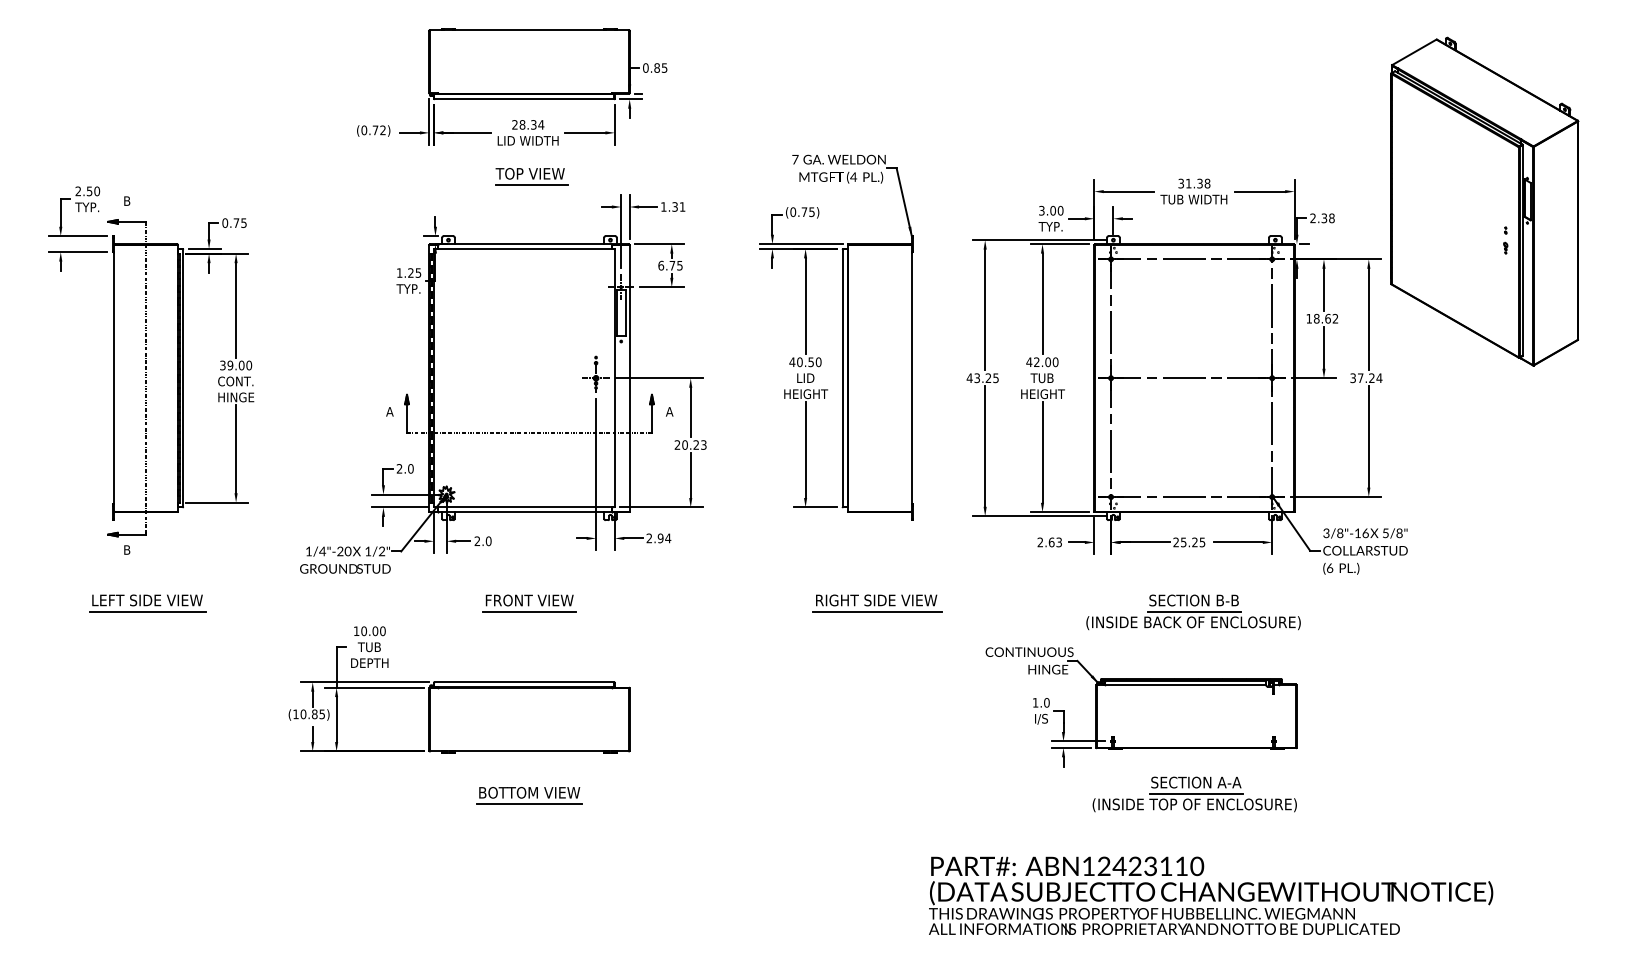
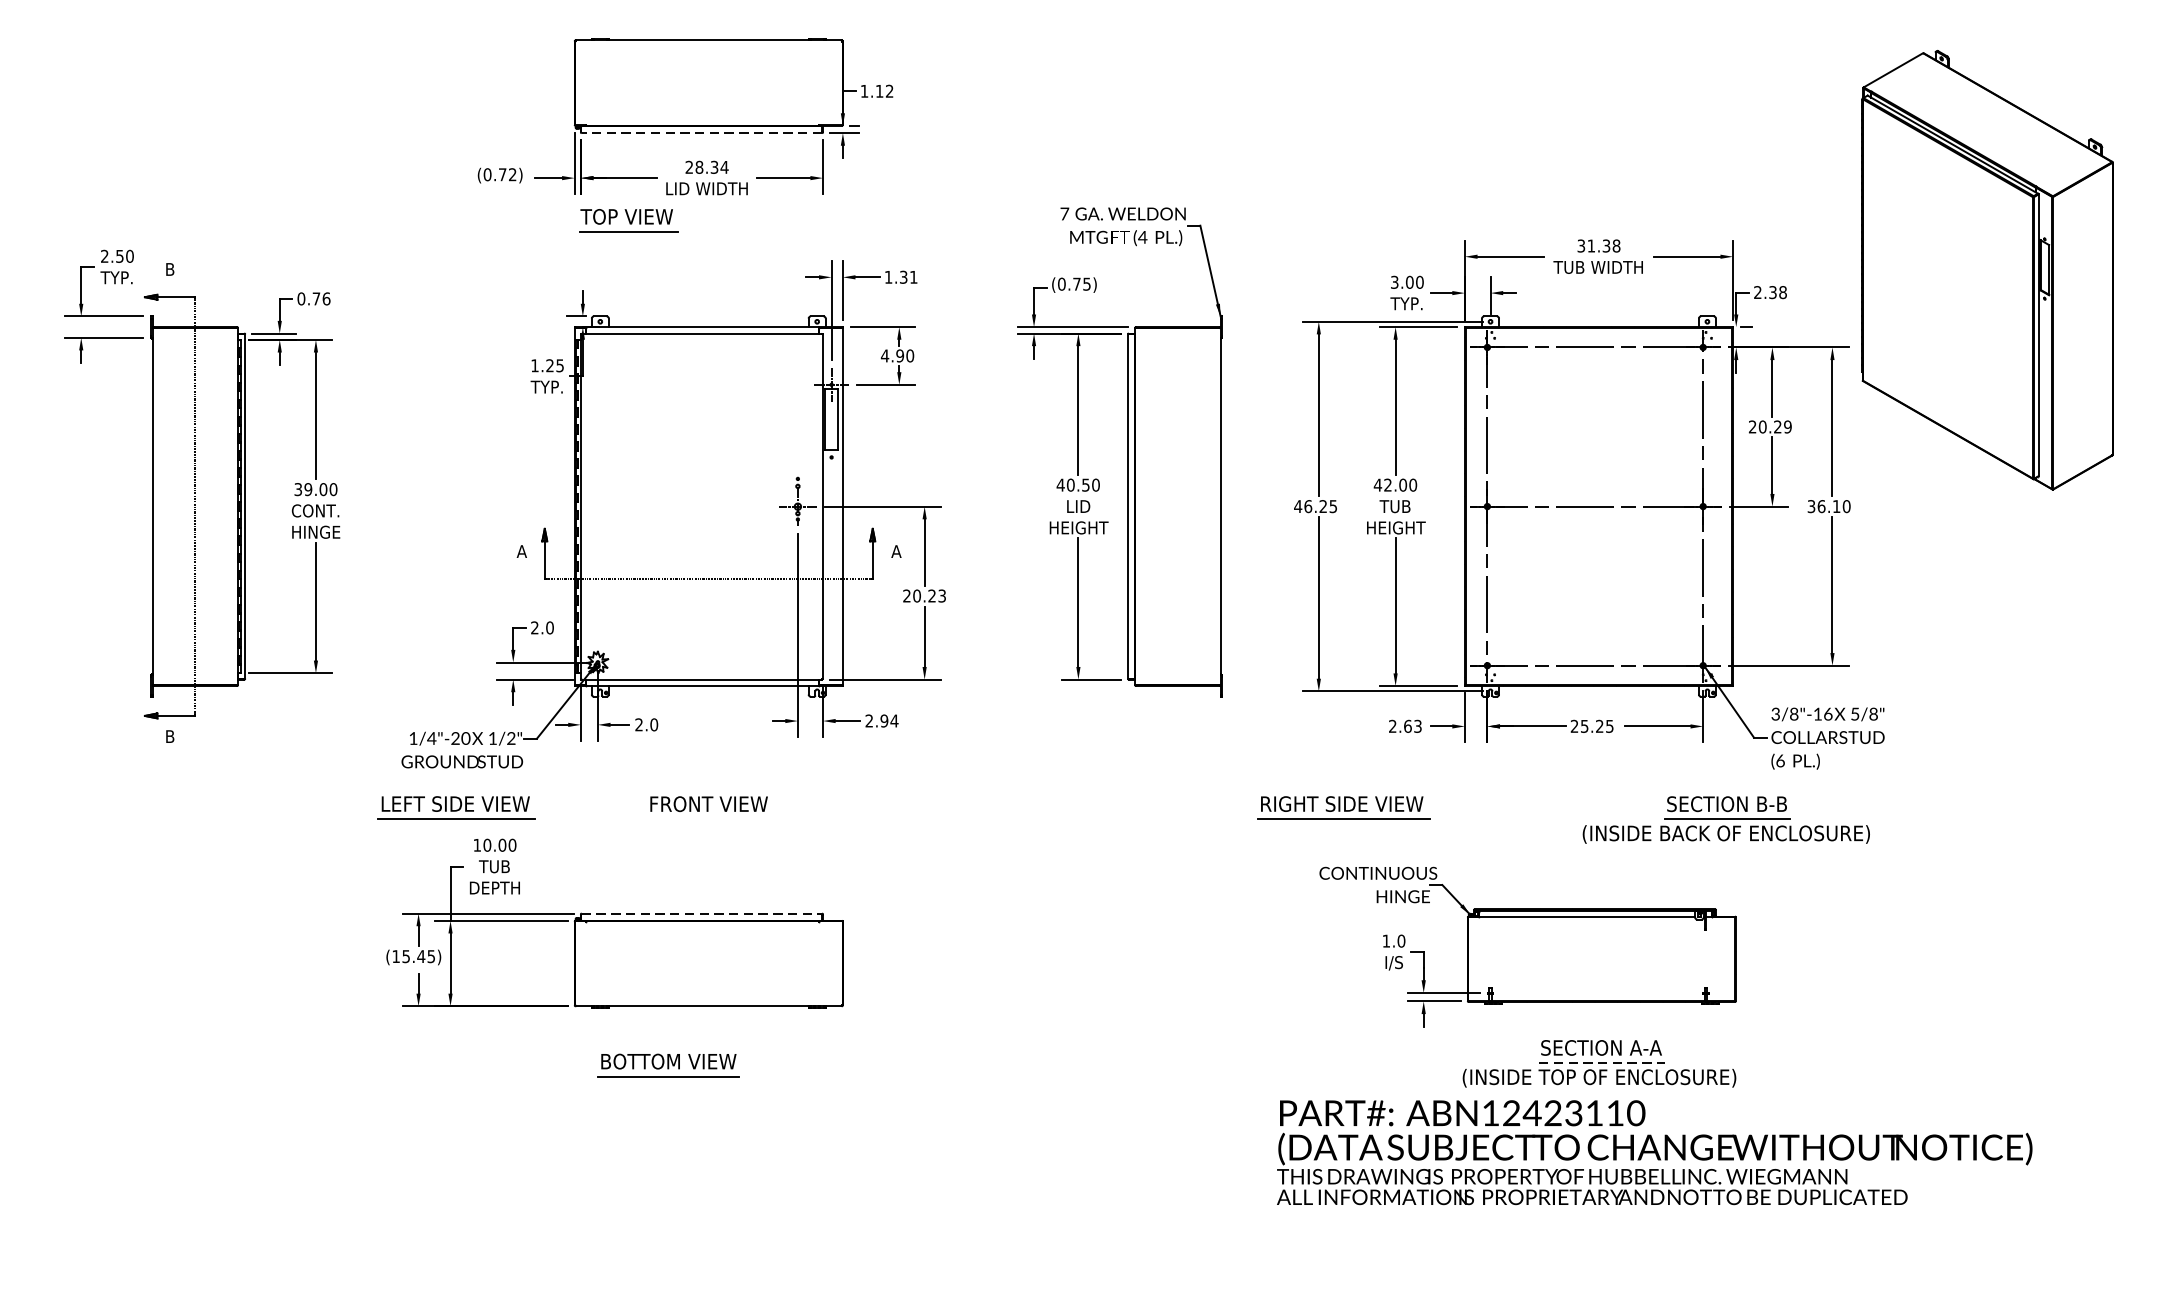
text: (655, 67) -> (877, 90), 0.85 -> 1.12
line: (524, 99) -> (702, 133), solid -> dashed
part: (531, 176) -> (628, 220), moved
text: (243, 222) -> (325, 298), 0.75 -> 0.76
part: (1505, 240) -> (2015, 322), removed
text: (670, 265) -> (897, 355), 6.75 -> 4.90
text: (1322, 318) -> (1770, 426), 18.62 -> 20.29
text: (977, 378) -> (1308, 506), 43.25 -> 46.25
text: (1369, 378) -> (1833, 506), 37.24 -> 36.10
part: (147, 603) -> (455, 808), moved
part: (877, 603) -> (1343, 808), moved
line: (529, 611) -> (708, 818), removed
part: (1193, 612) -> (1726, 820), moved
line: (524, 682) -> (702, 913), solid -> dashed
text: (308, 714) -> (412, 956), (10.85) -> (15.45)
line: (1196, 793) -> (1601, 1062), solid -> dashed
part: (529, 795) -> (668, 1065), moved
text: (1211, 895) -> (1655, 1152), moved

